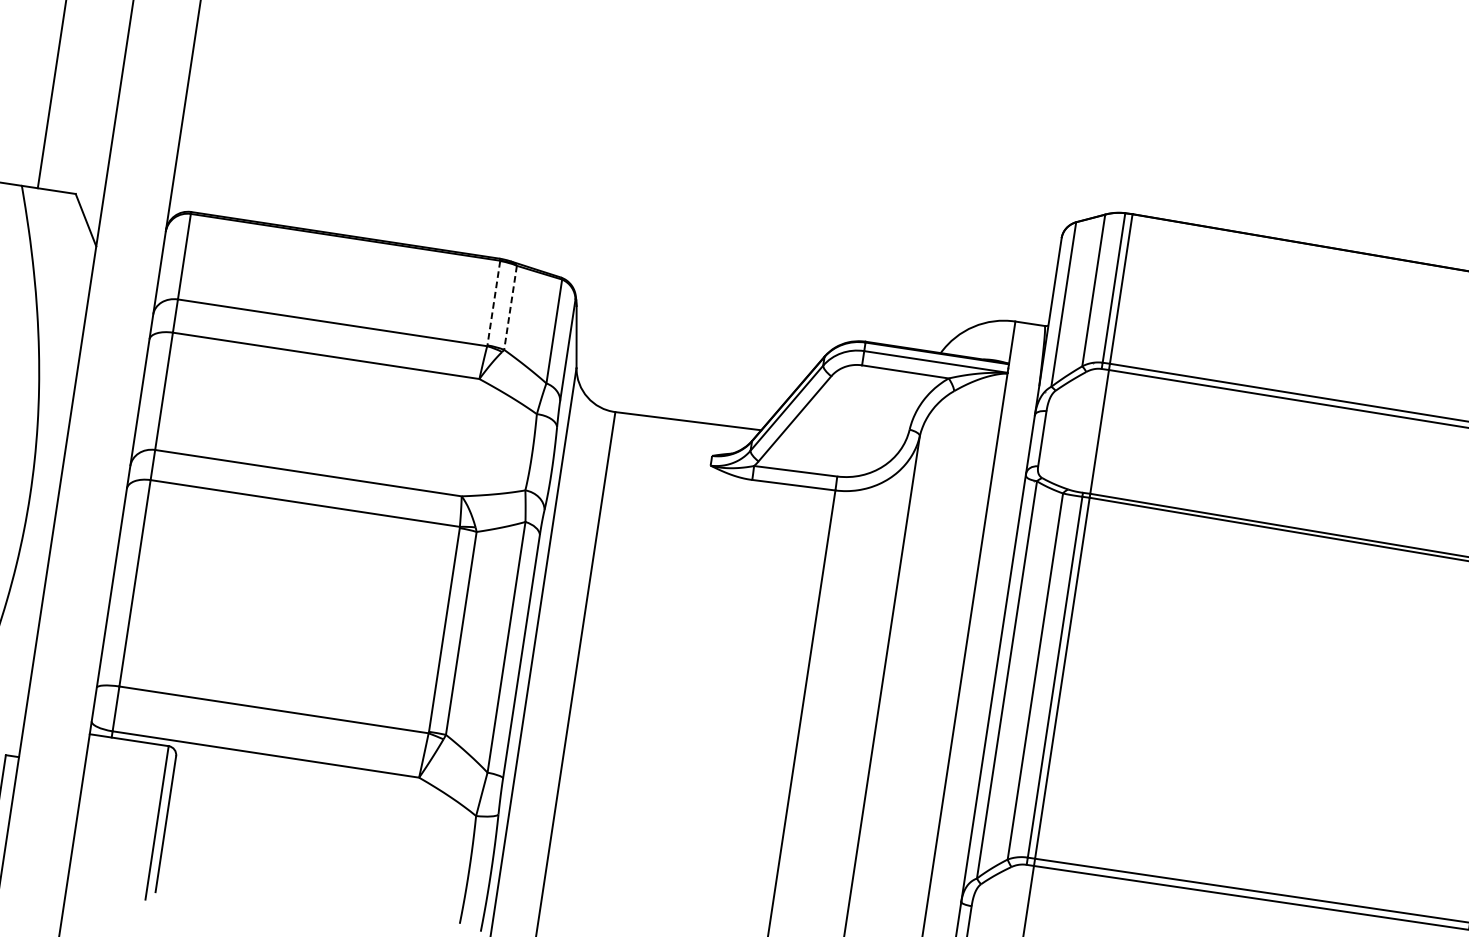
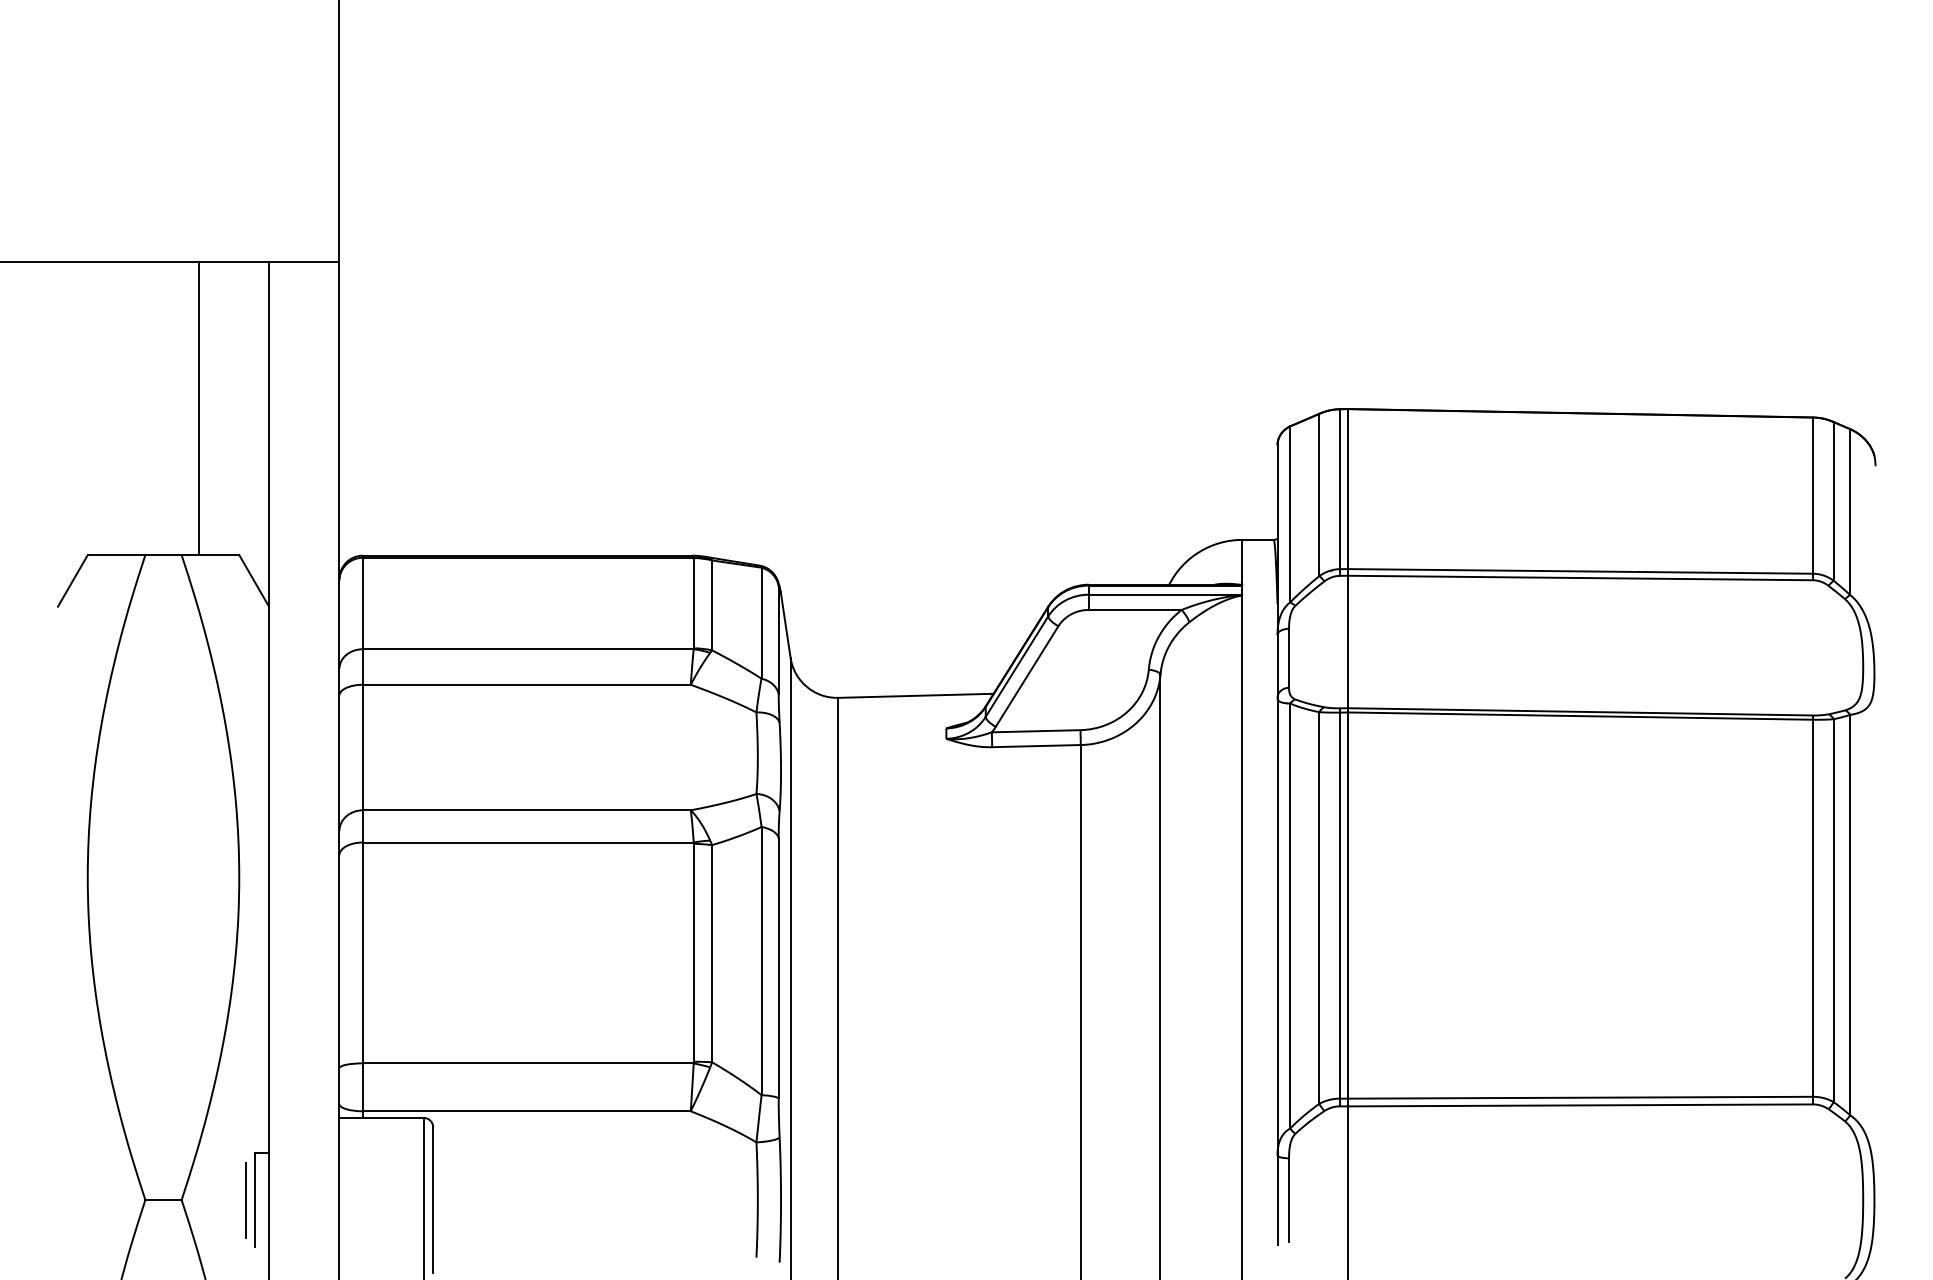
line: (493, 303) -> (693, 603), dashed -> solid
line: (510, 307) -> (712, 605), dashed -> solid

